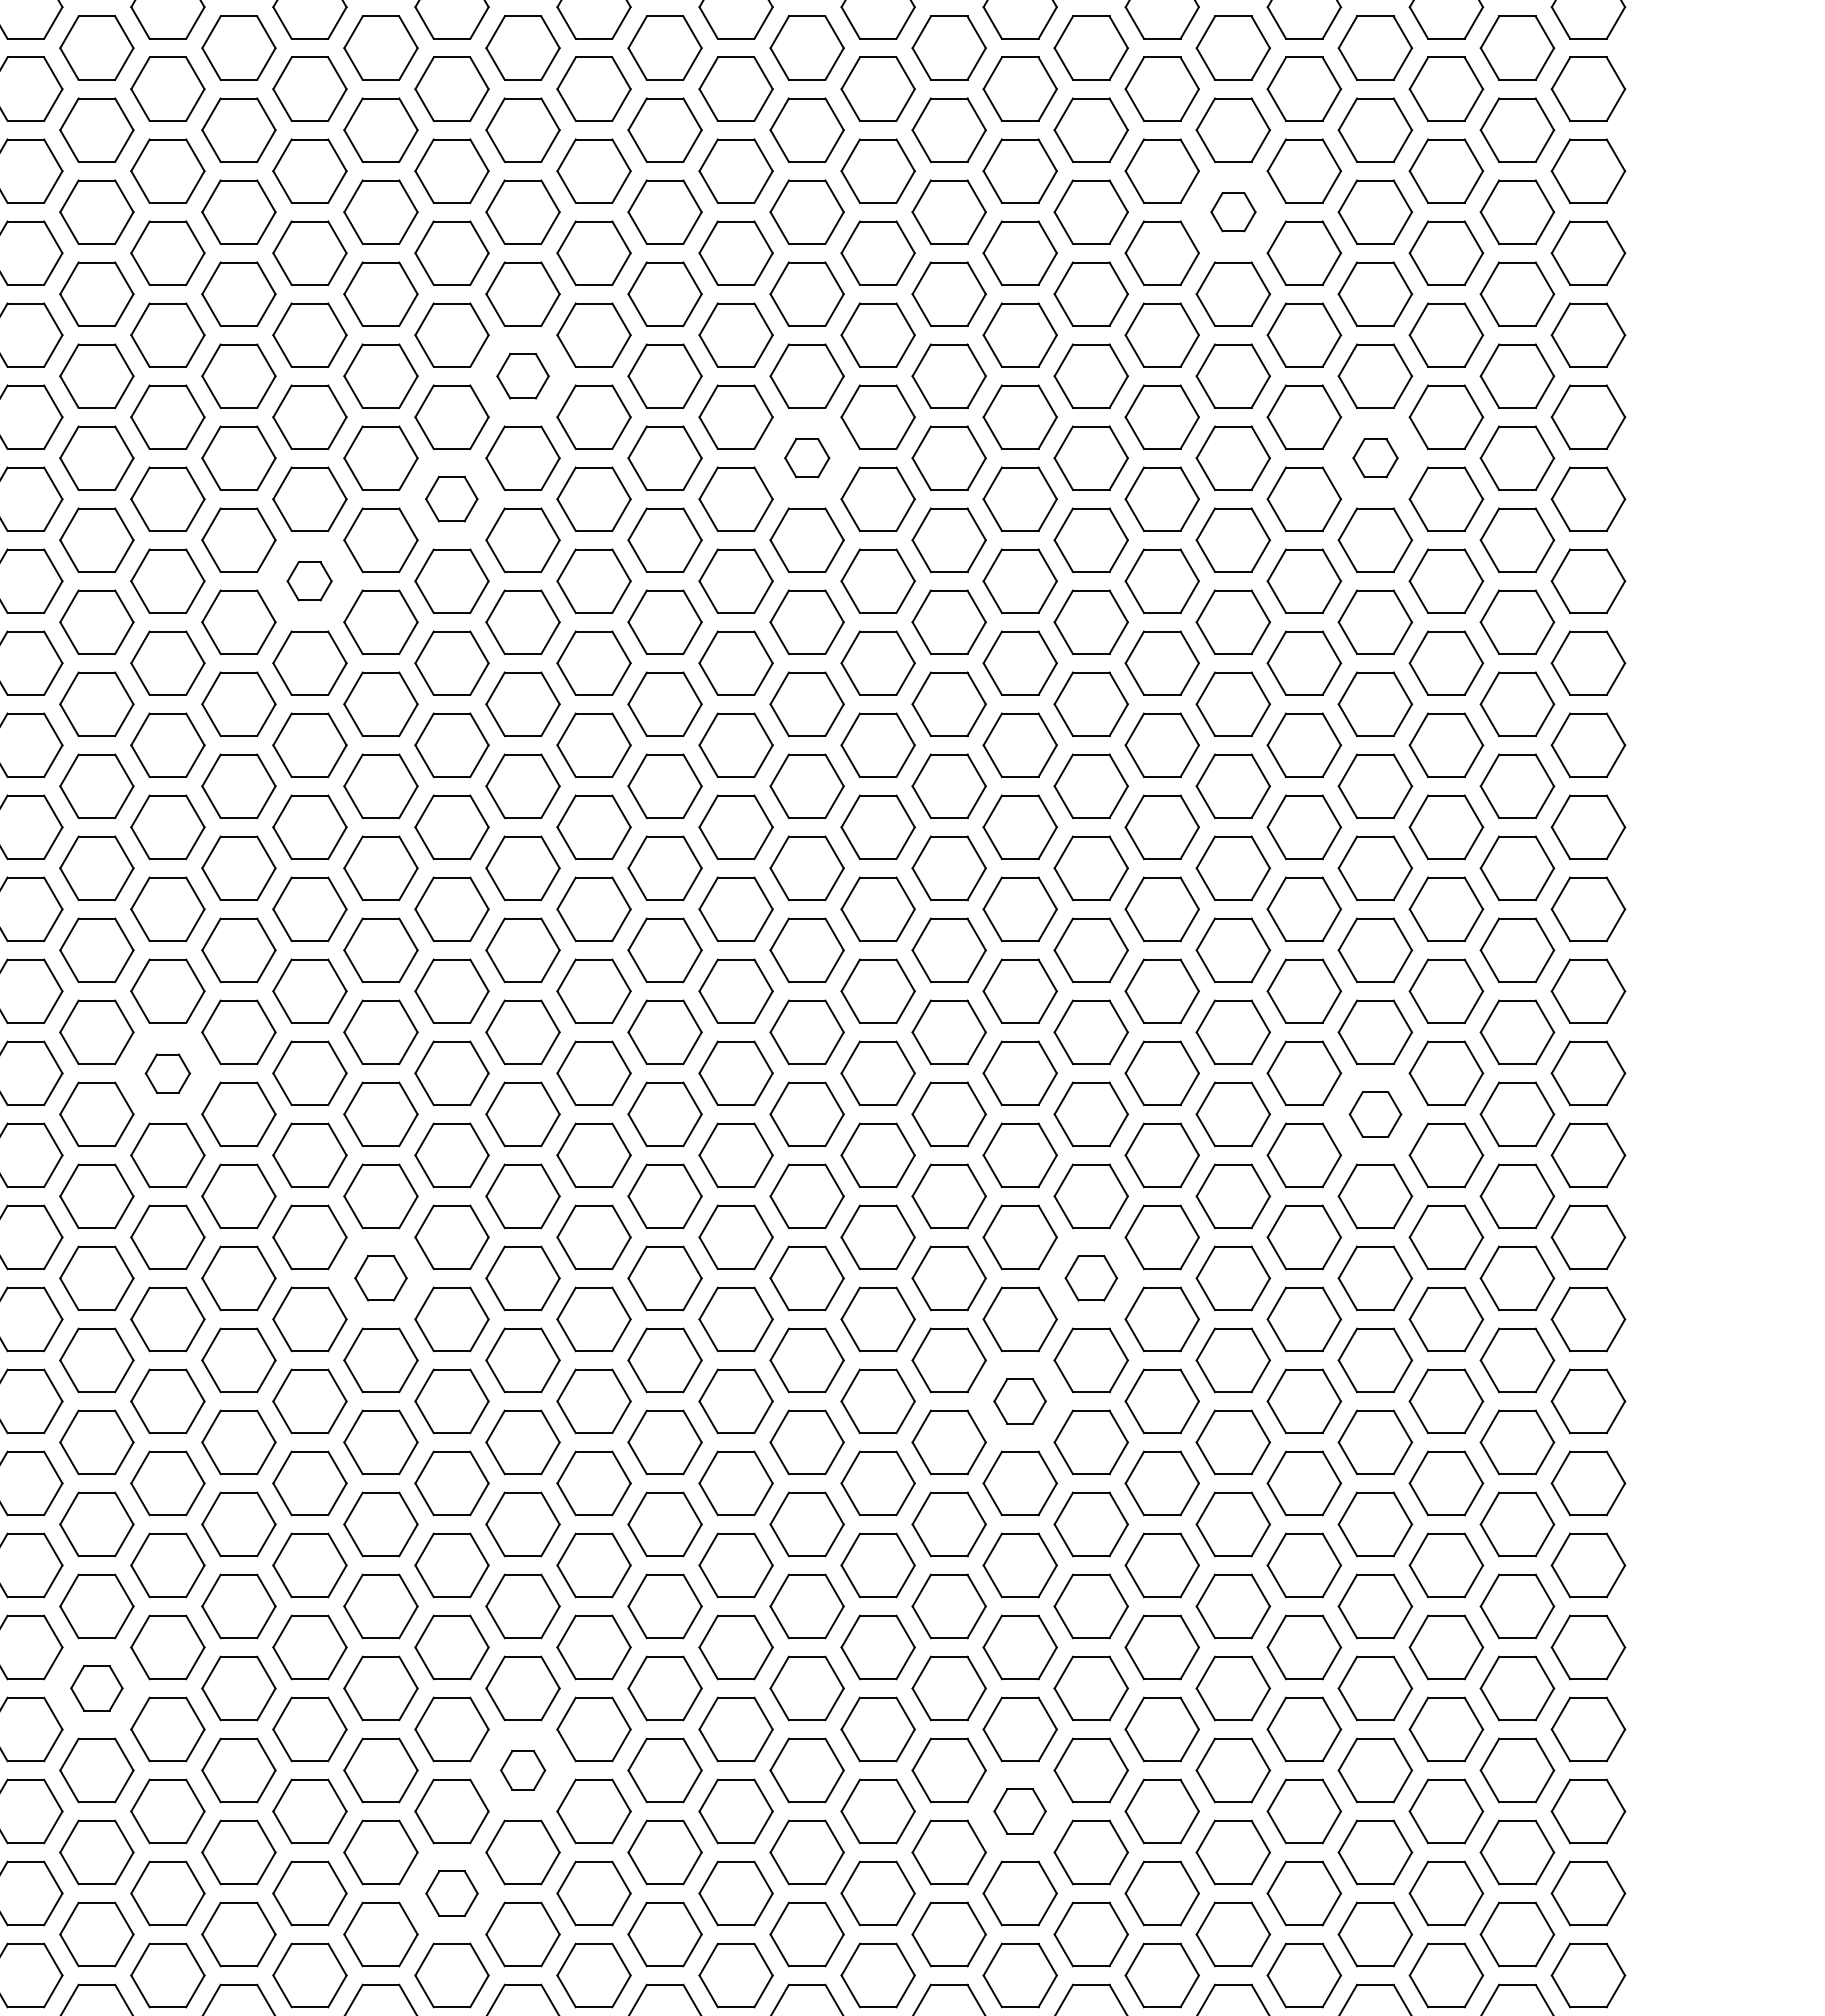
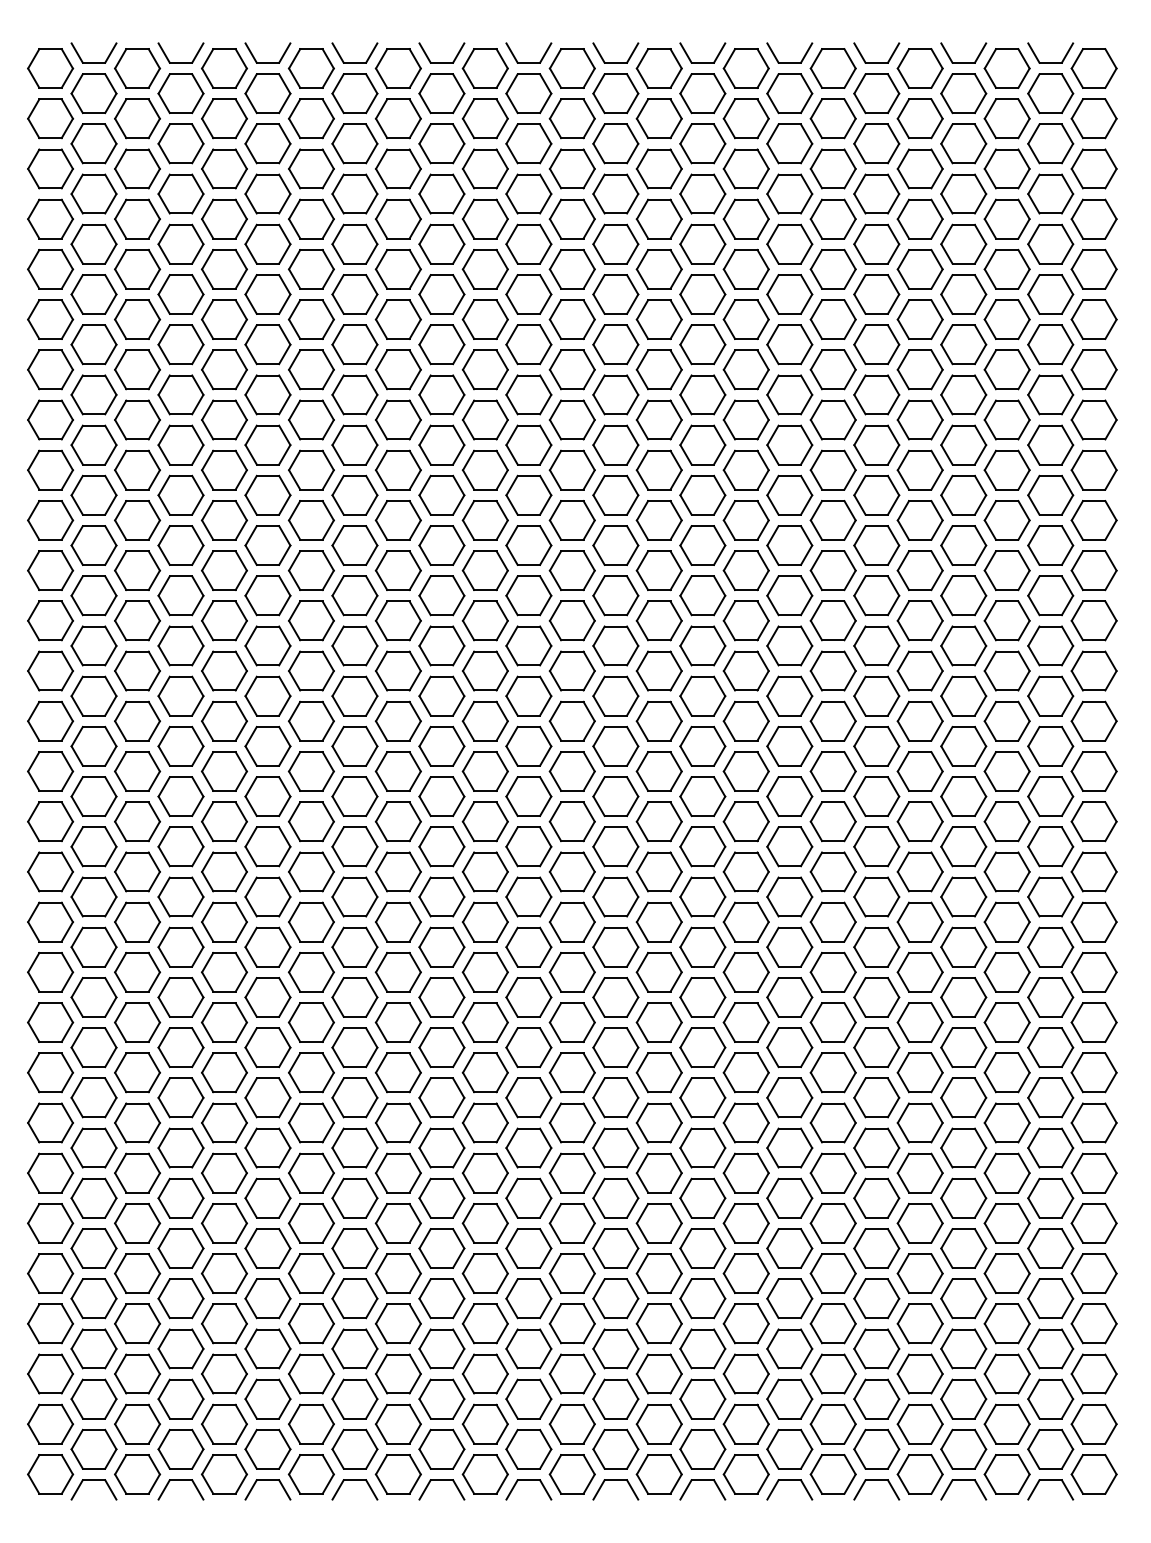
part: (1232, 212) -> (876, 294), size x1.67
part: (522, 375) -> (441, 394), size x1.43
part: (806, 457) -> (615, 444), size x1.67
part: (1375, 457) -> (963, 444), size x1.67
part: (450, 498) -> (397, 469), size x1.43
part: (308, 581) -> (310, 520), size x1.67
part: (167, 1073) -> (224, 821), size x1.67
part: (1375, 1113) -> (963, 846), size x1.43
part: (380, 1277) -> (354, 946), size x1.43
part: (1090, 1277) -> (789, 946), size x1.43
part: (1018, 1401) -> (745, 1022), size x1.43
part: (96, 1687) -> (180, 1197), size x1.43
part: (522, 1770) -> (441, 1248), size x1.67
part: (1018, 1811) -> (745, 1273), size x1.43
part: (452, 1892) -> (398, 1323), size x1.43

